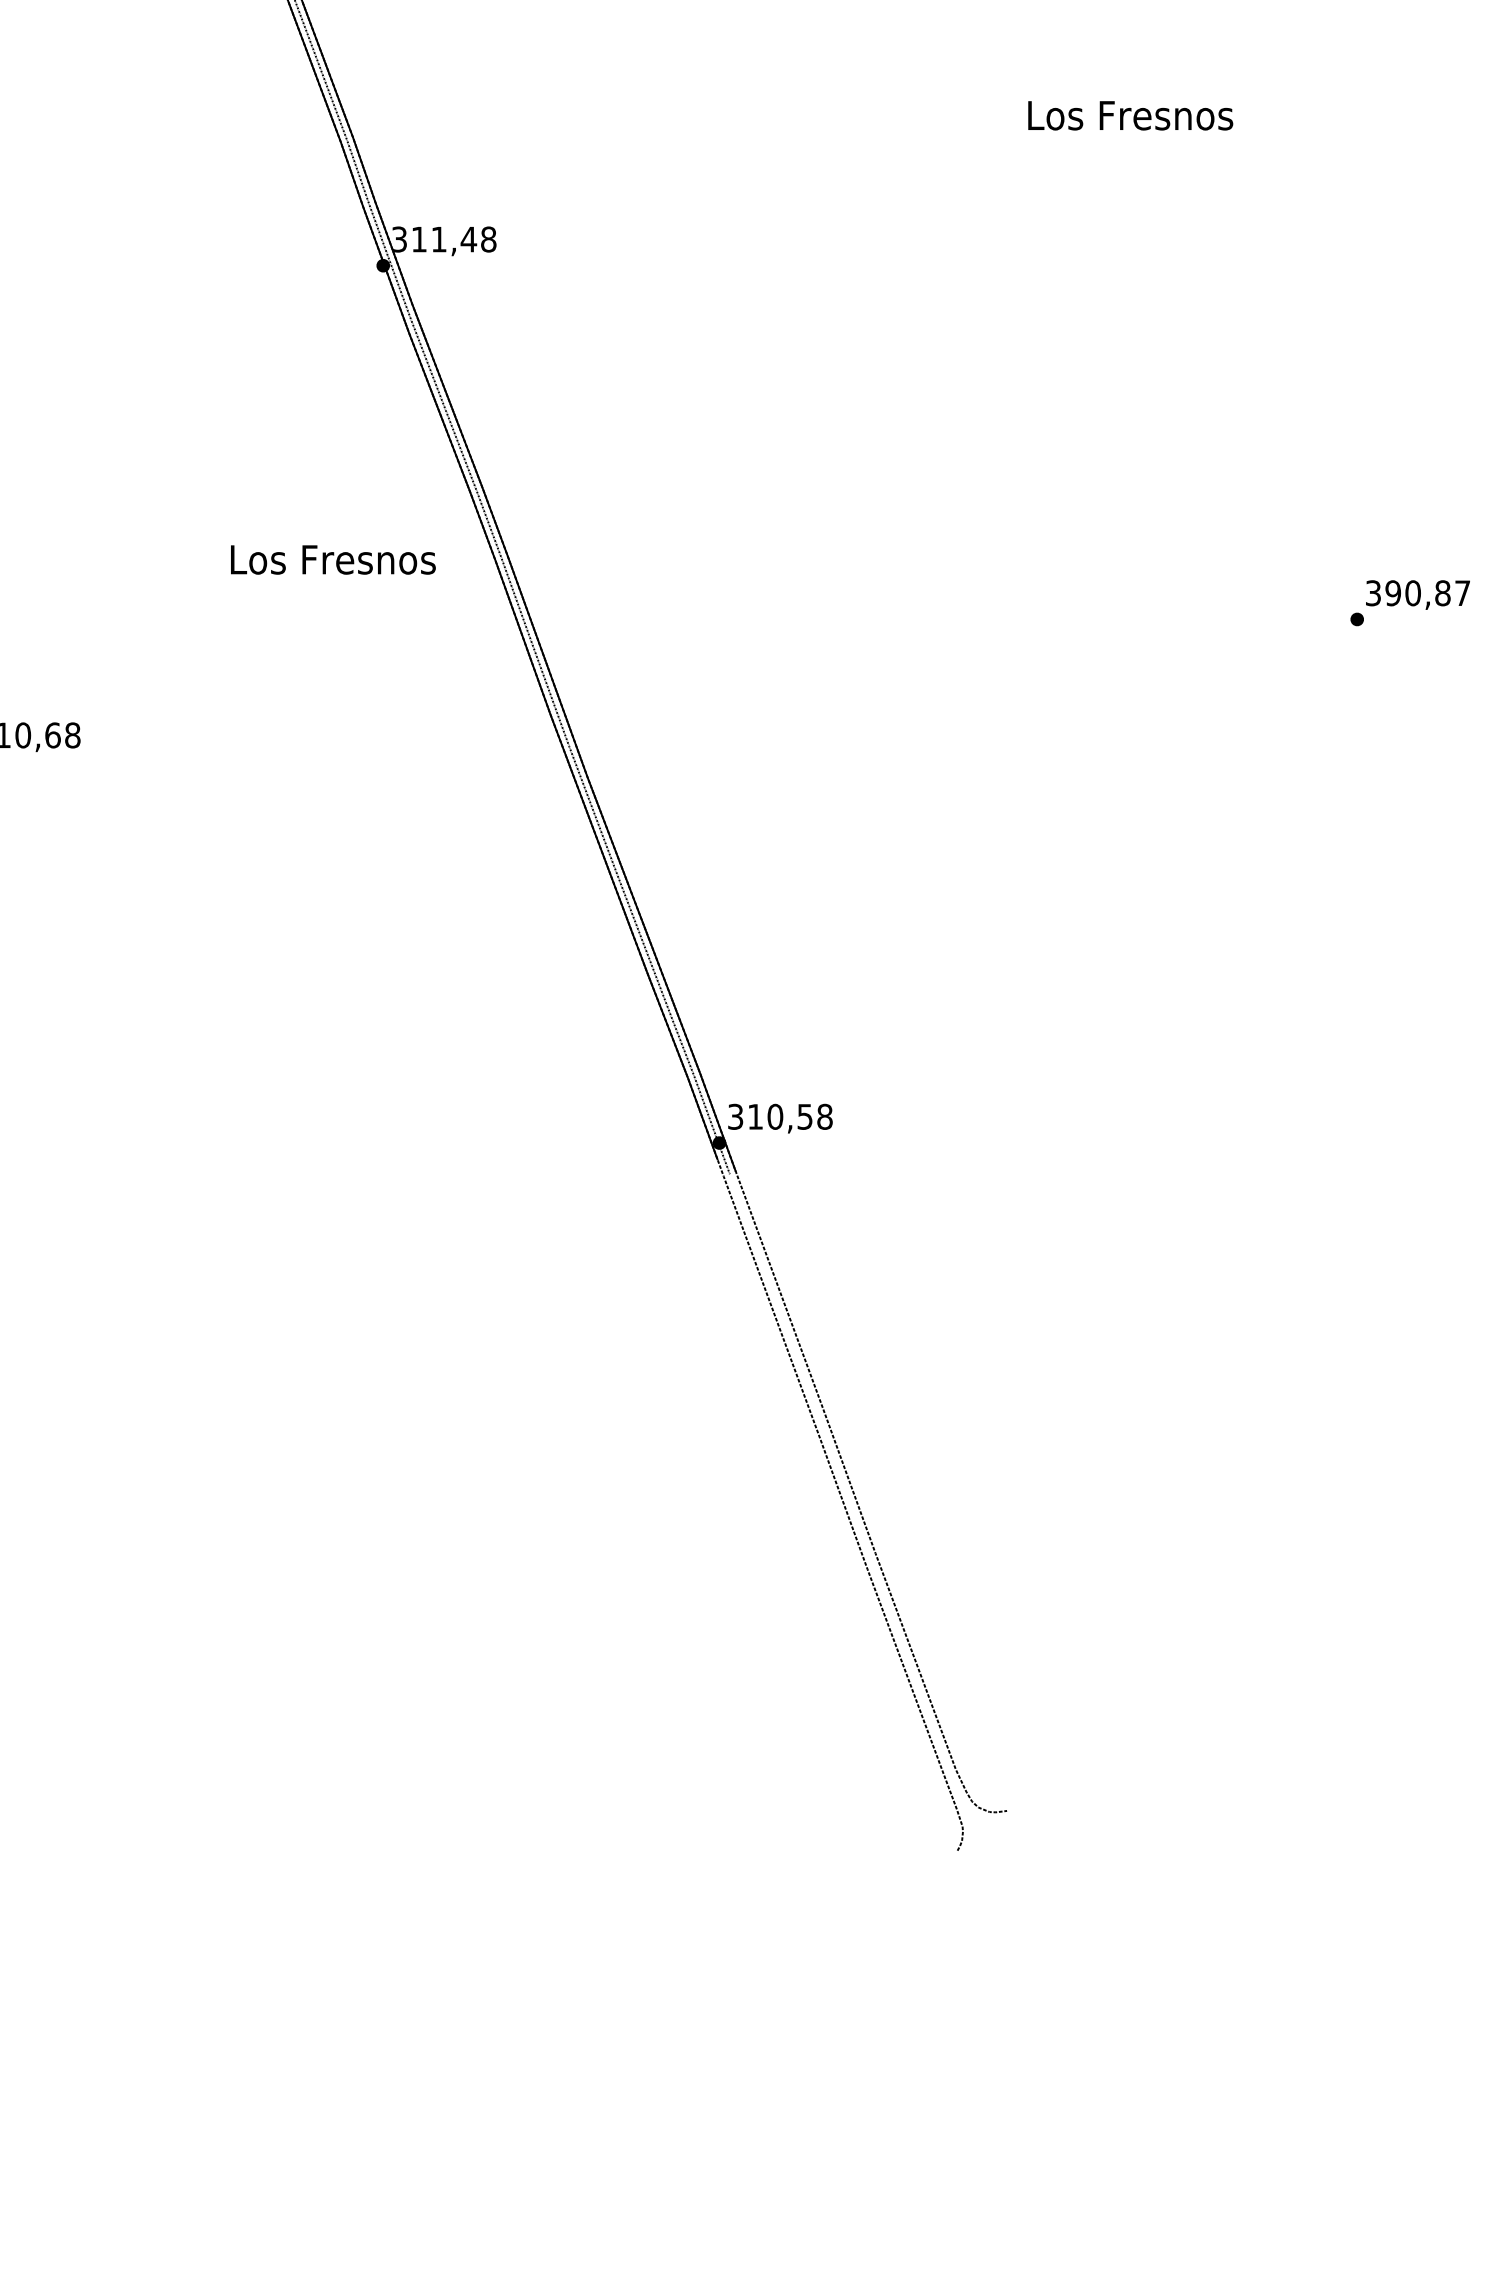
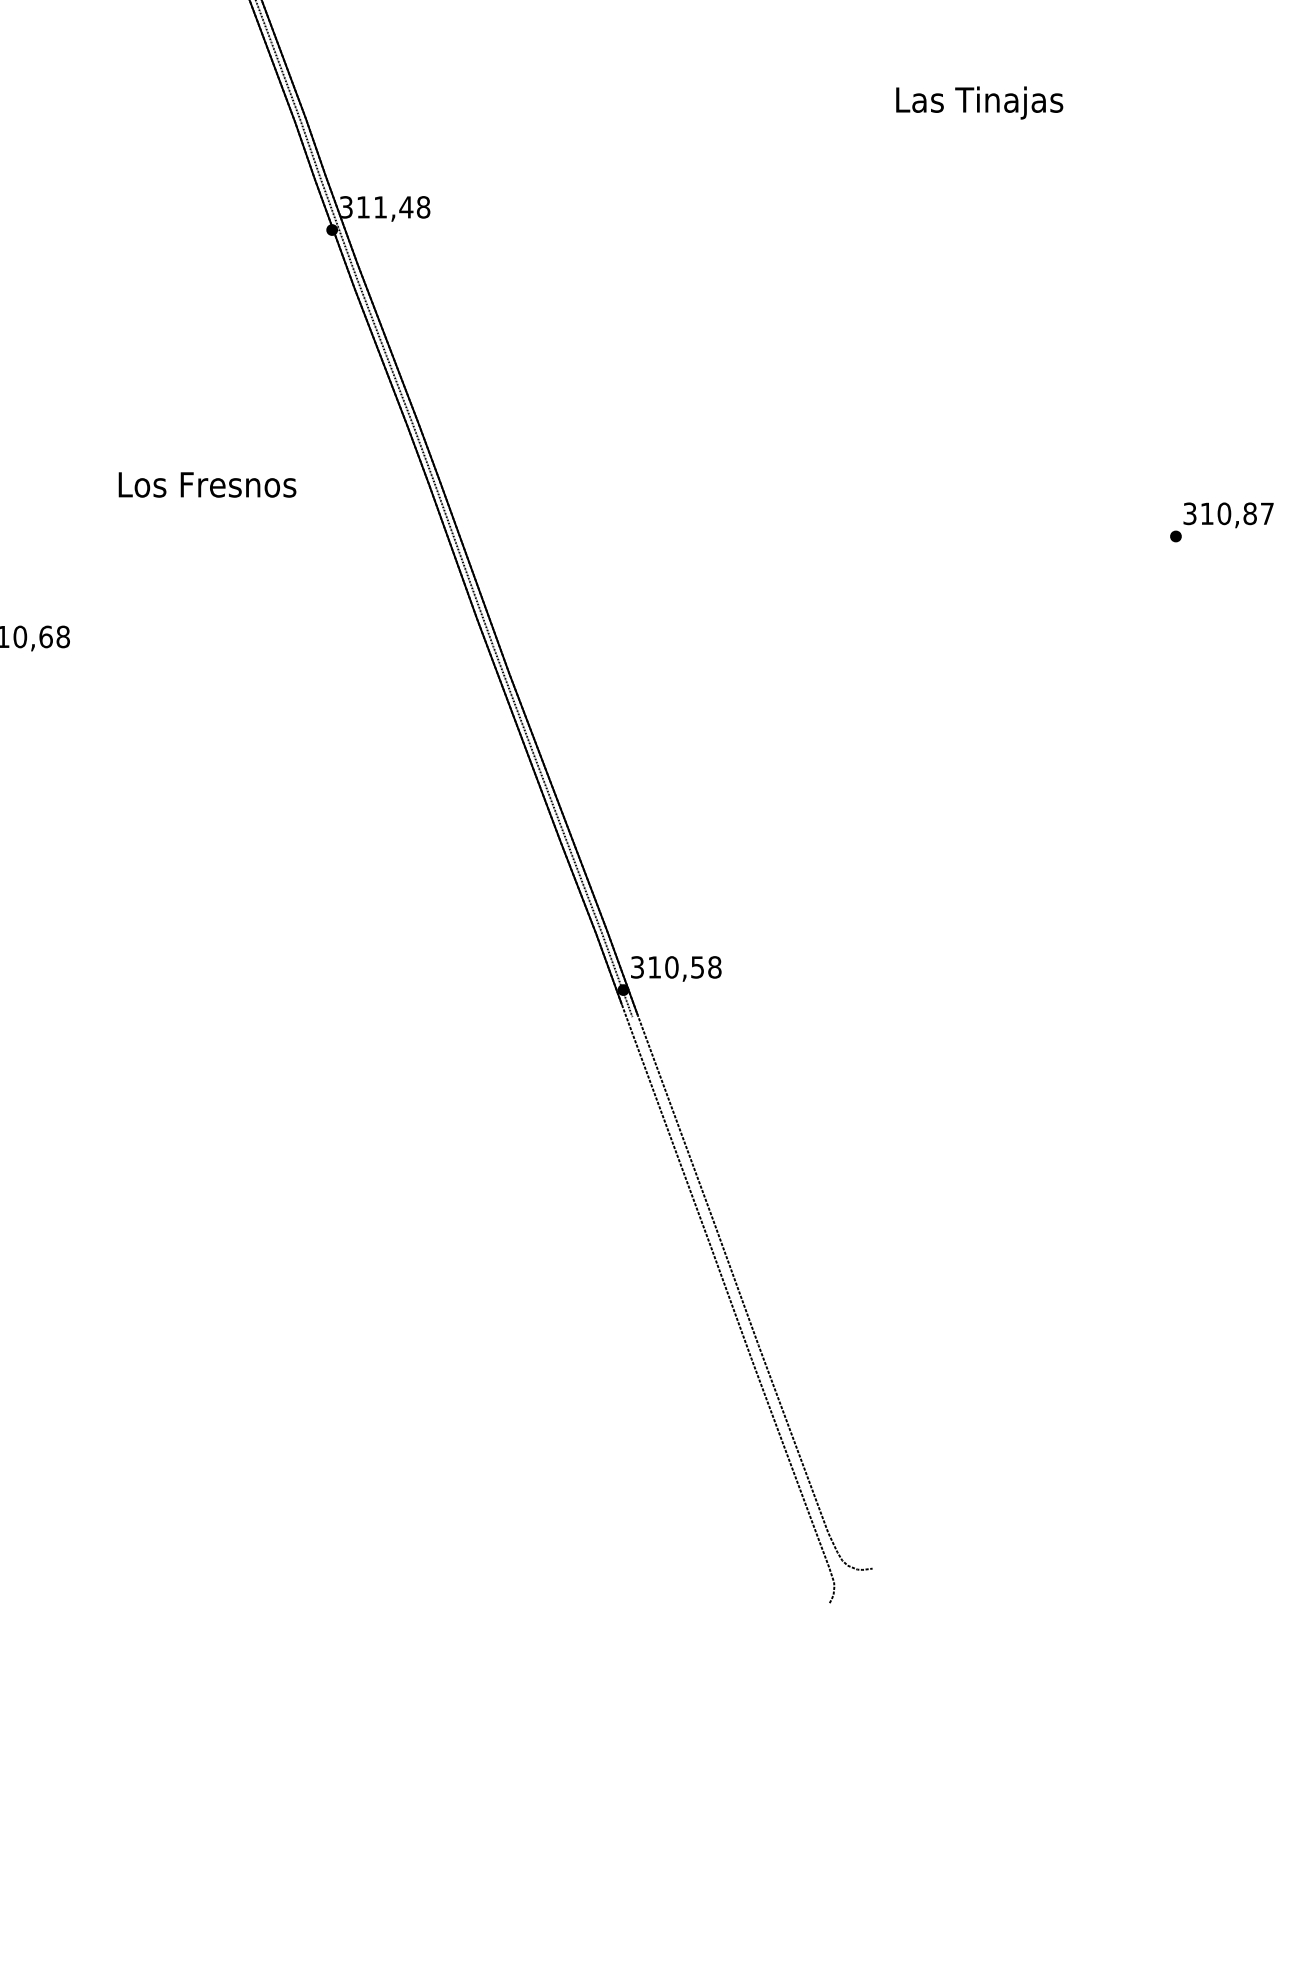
text: (1130, 119) -> (979, 103), Los Fresnos -> Las Tinajas
text: (333, 559) -> (207, 484), moved
text: (1392, 593) -> (1206, 514), 390,87 -> 310,87

